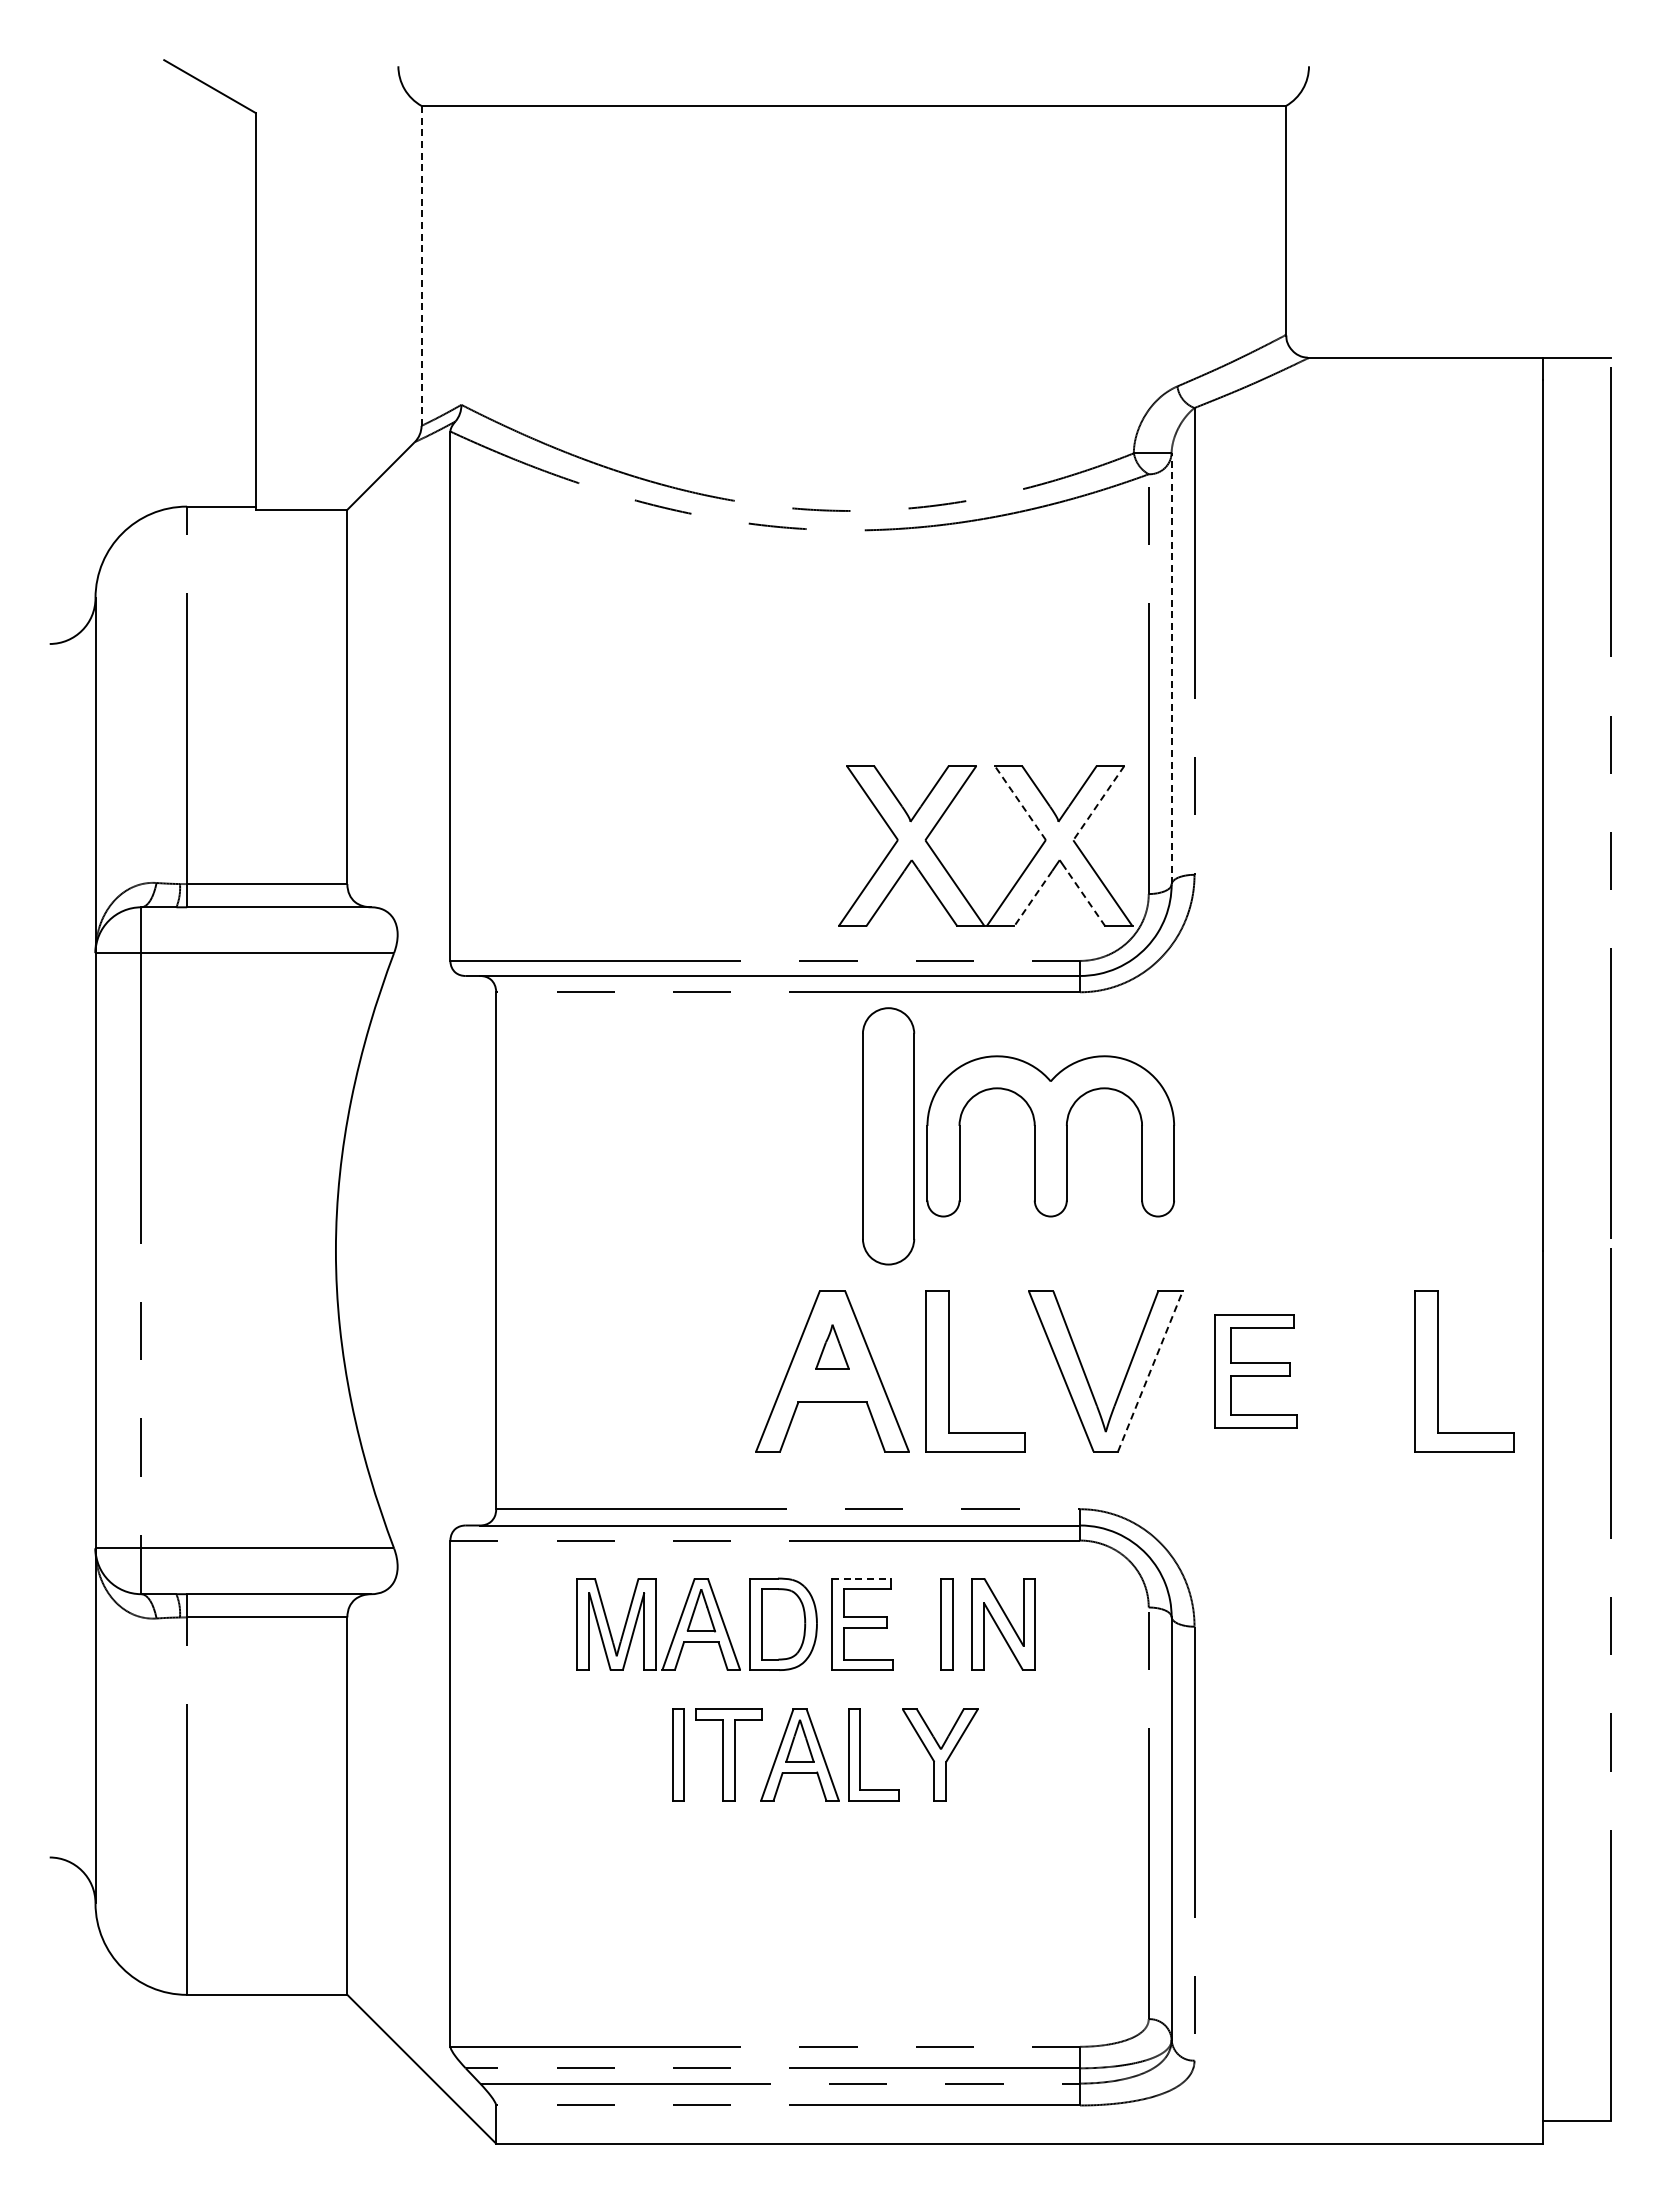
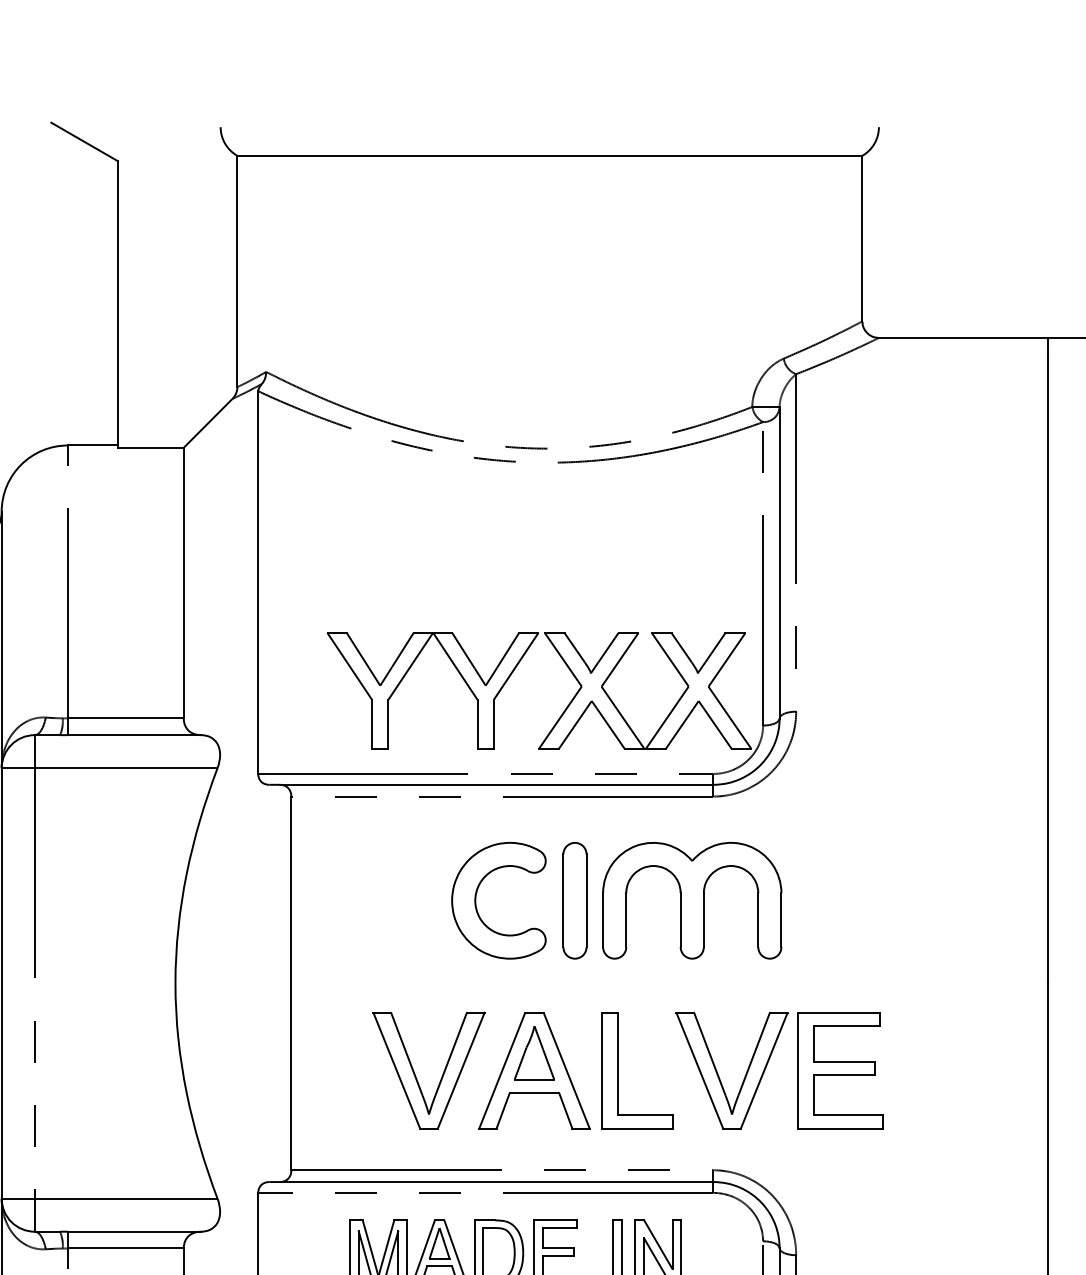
line: (421, 265) -> (237, 271), dashed -> solid
line: (1171, 668) -> (779, 562), dashed -> solid
line: (1020, 802) -> (670, 659), dashed -> solid
line: (1098, 803) -> (726, 660), dashed -> solid
part: (656, 821) -> (407, 673), added
line: (1033, 898) -> (679, 728), dashed -> solid
line: (1085, 898) -> (717, 728), dashed -> solid
part: (752, 1129) -> (476, 895), added
part: (888, 1136) -> (574, 900), size x0.62
part: (832, 1346) -> (534, 1052), size x1.67
line: (1150, 1370) -> (764, 1069), dashed -> solid
part: (1255, 1371) -> (840, 1070), size x1.43
part: (1438, 1371) -> (972, 1070), removed
part: (669, 1380) -> (416, 1077), added
line: (862, 1578) -> (556, 1220), dashed -> solid

